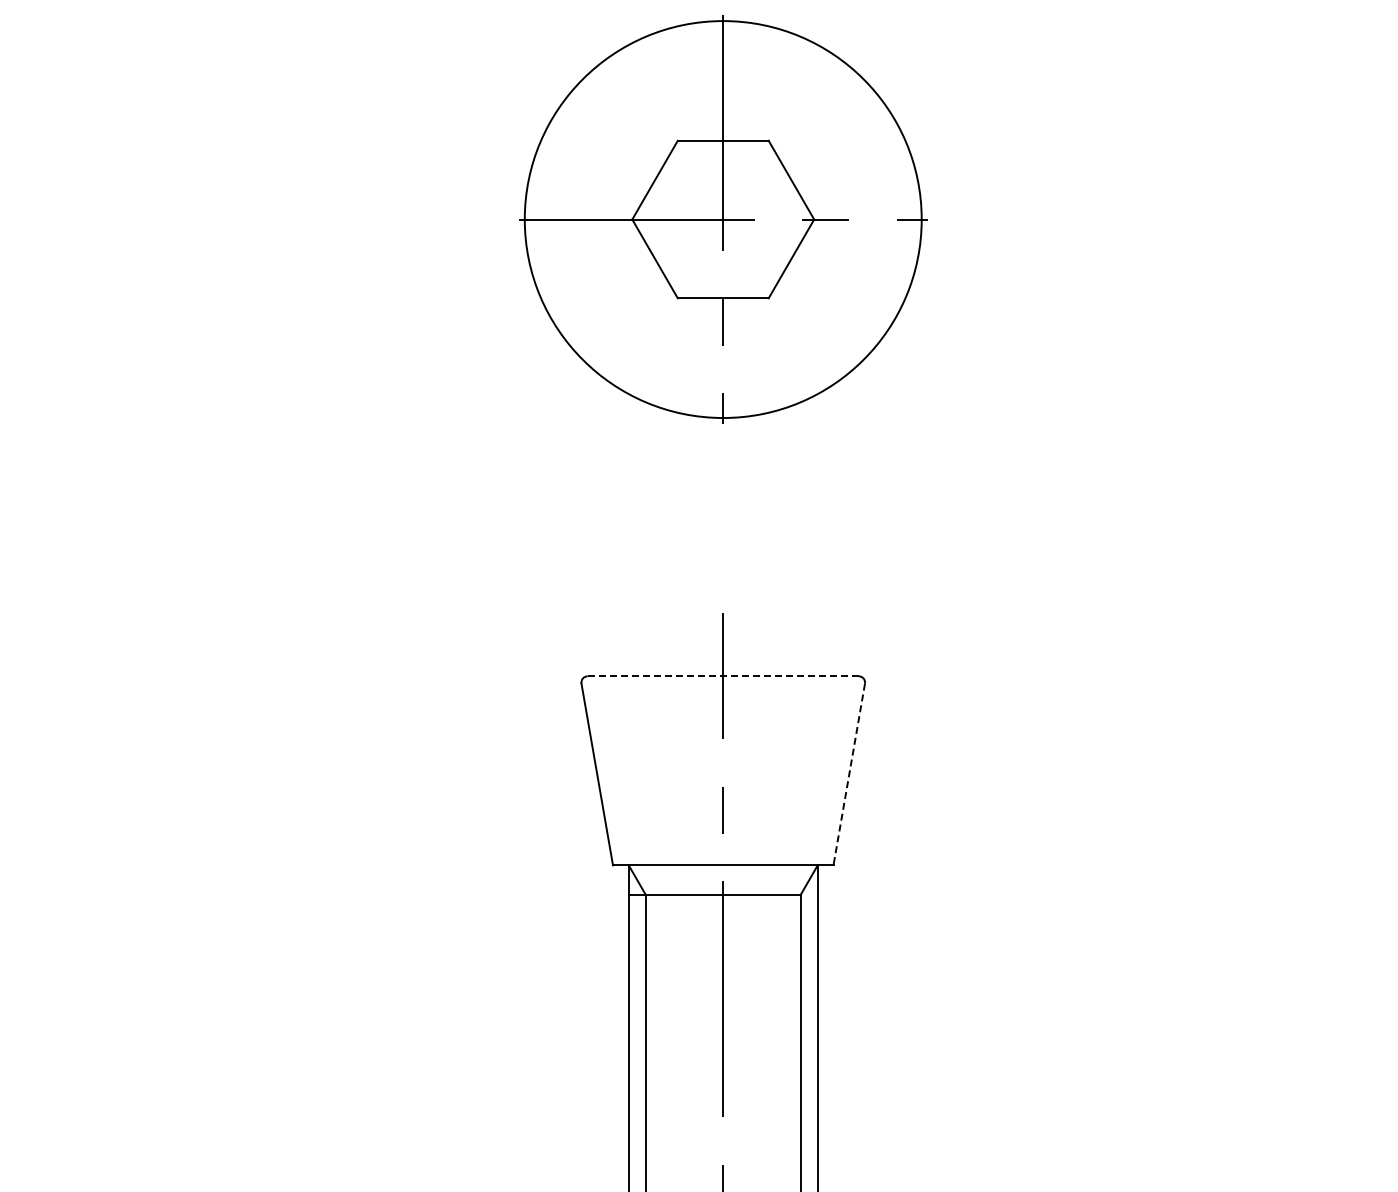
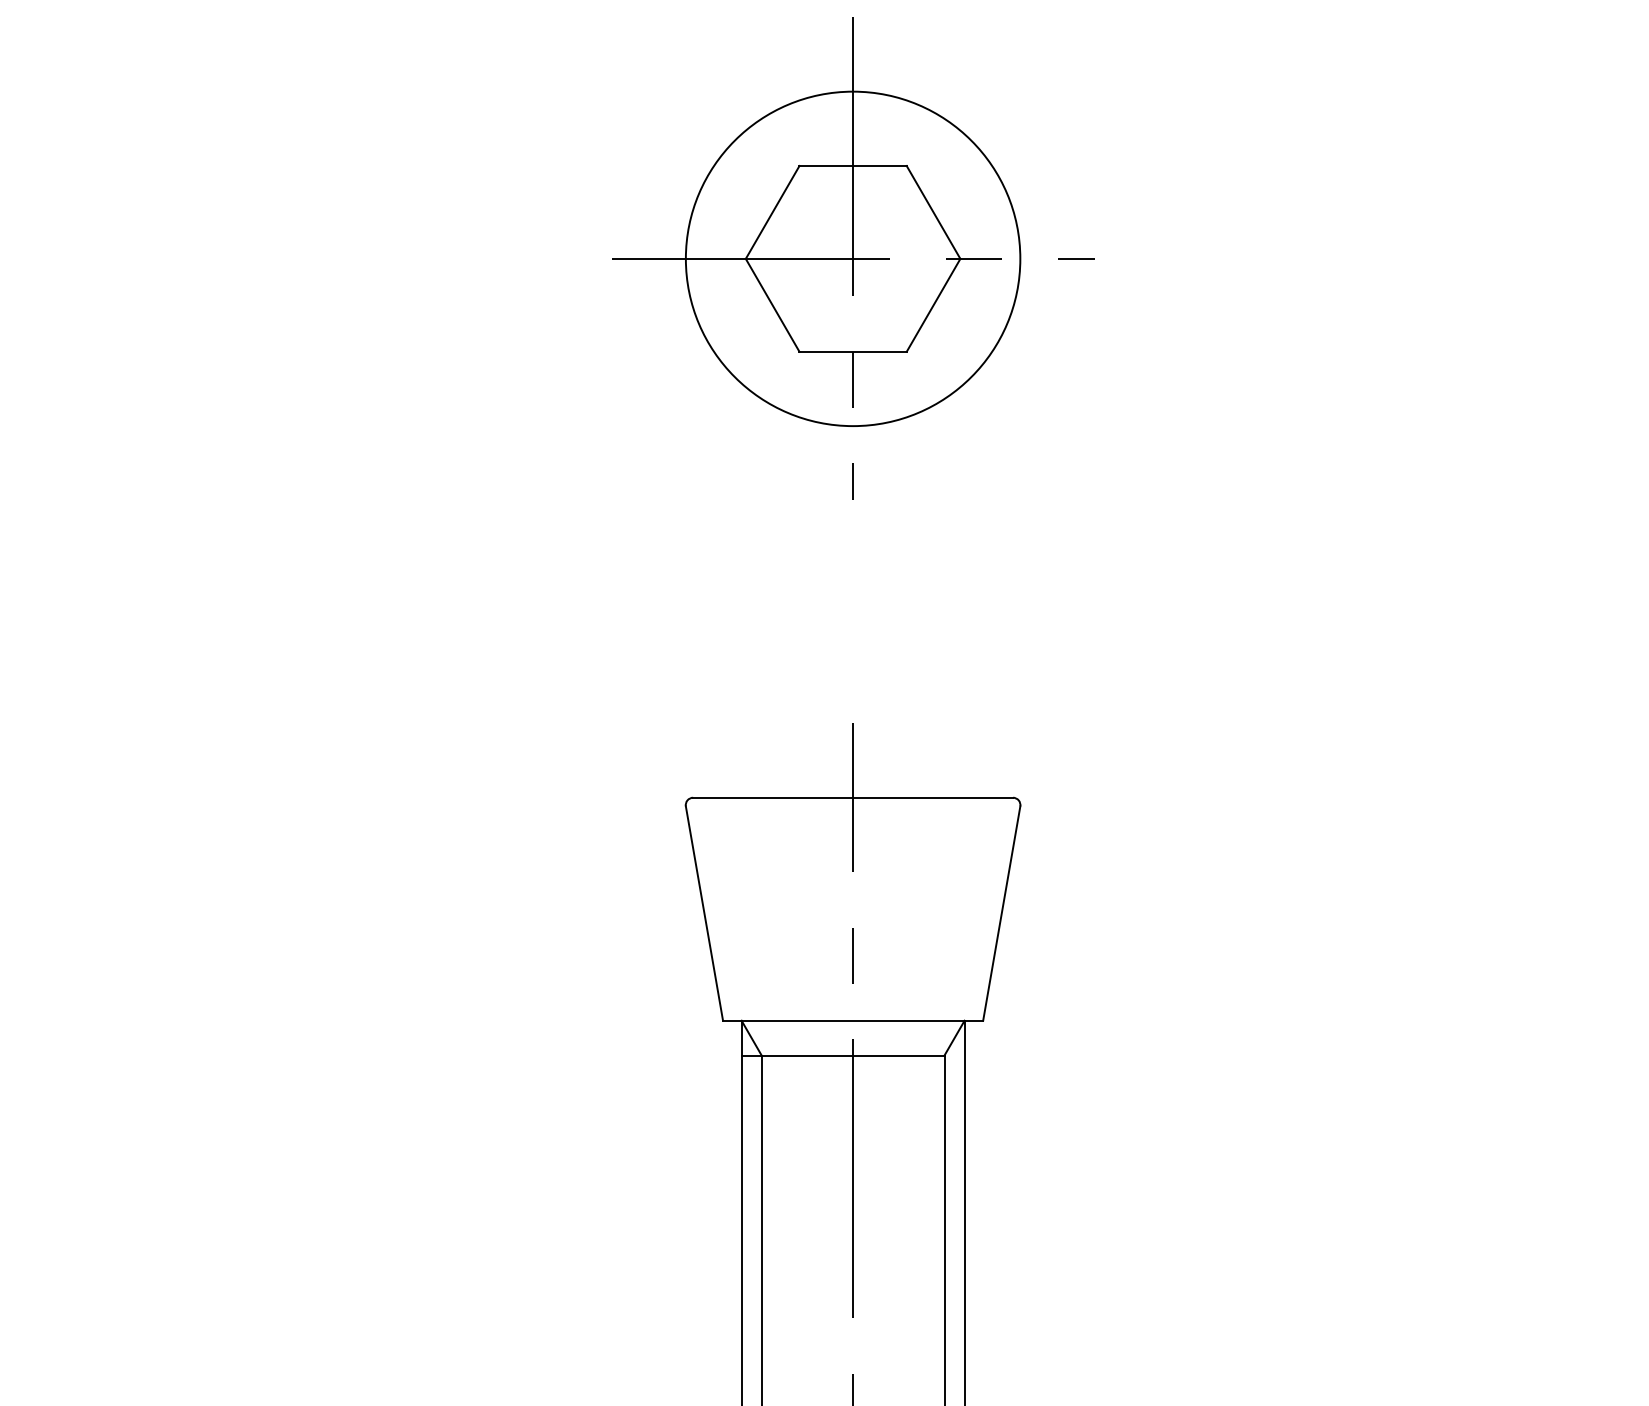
circle: (723, 219) -> (853, 258), size x0.71
line: (723, 676) -> (853, 797), dashed -> solid
line: (849, 774) -> (1002, 913), dashed -> solid

